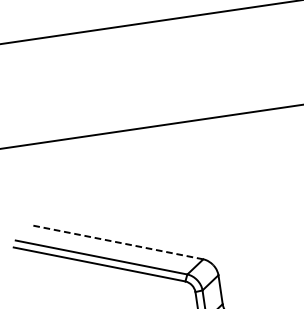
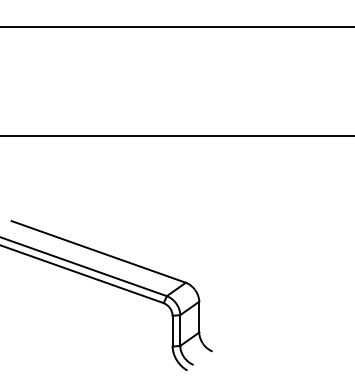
line: (117, 241) -> (98, 251), dashed -> solid

